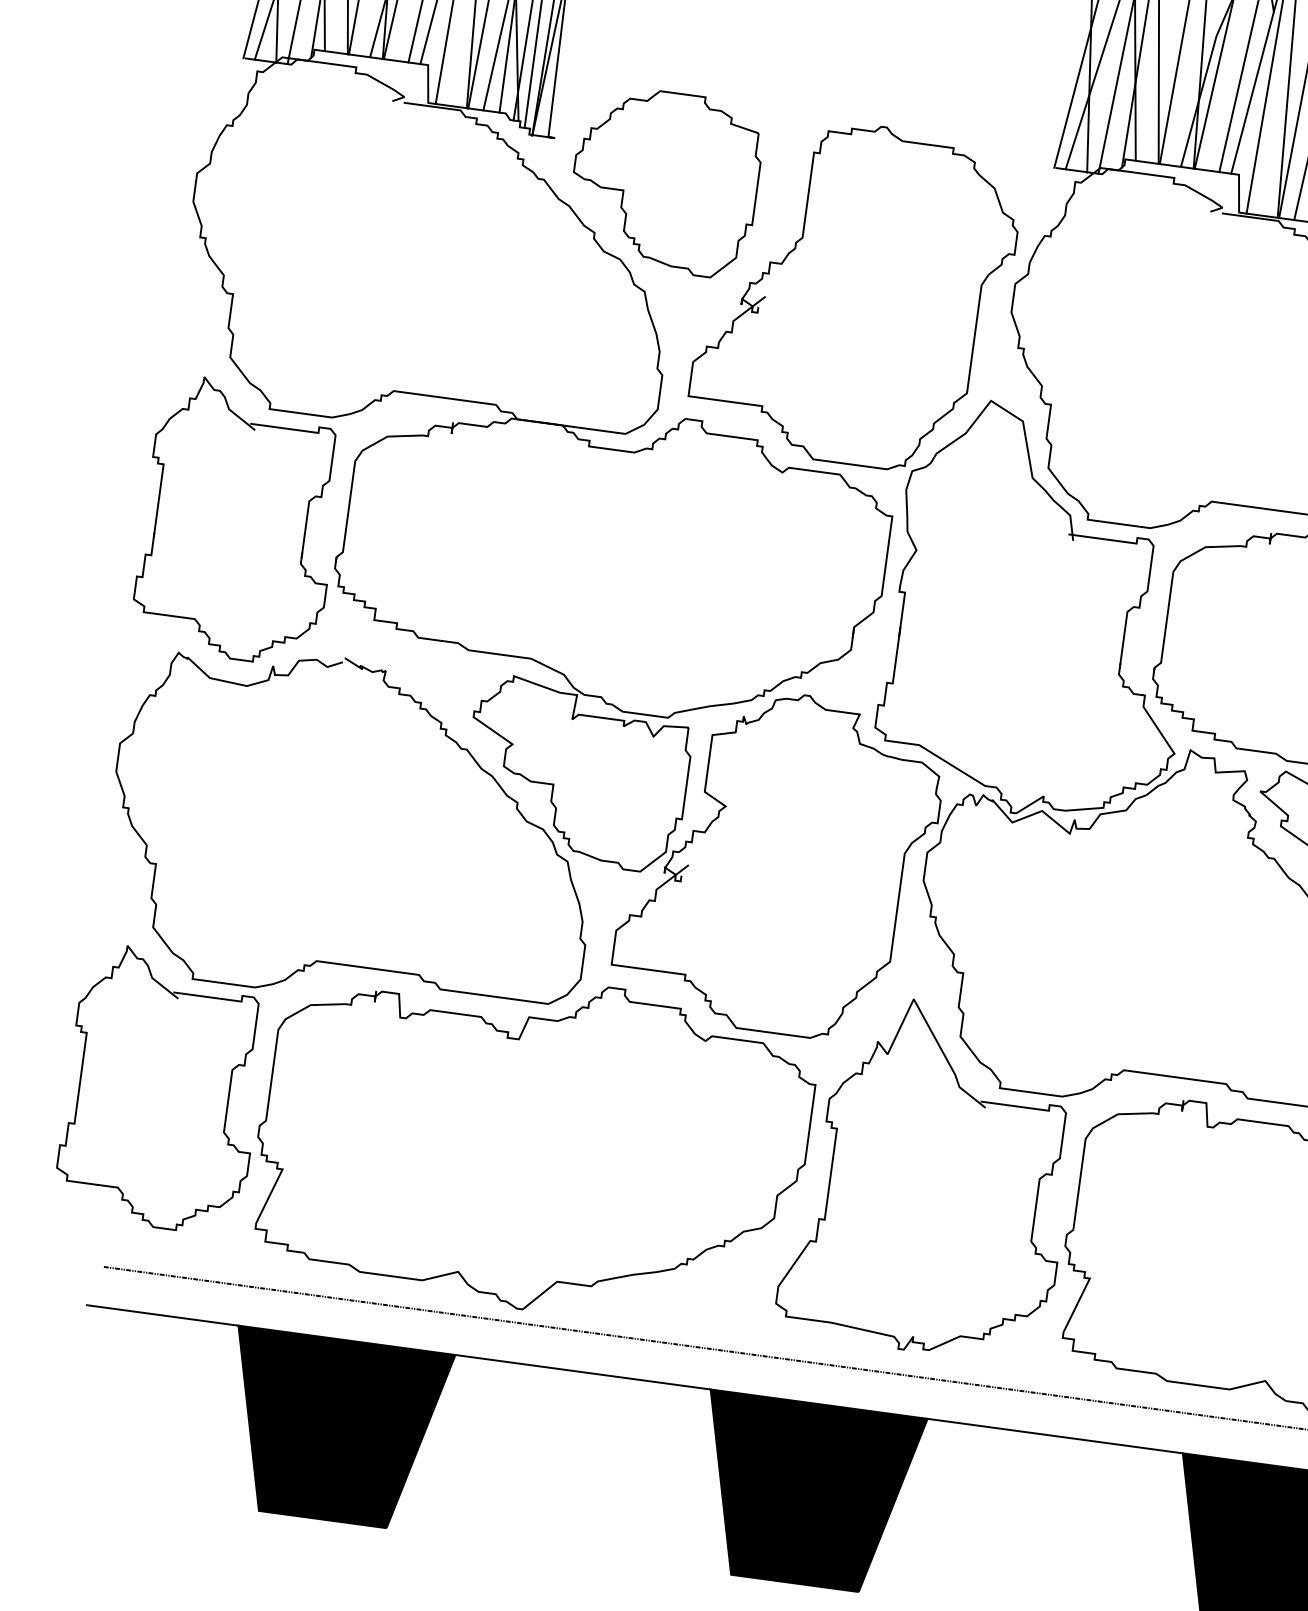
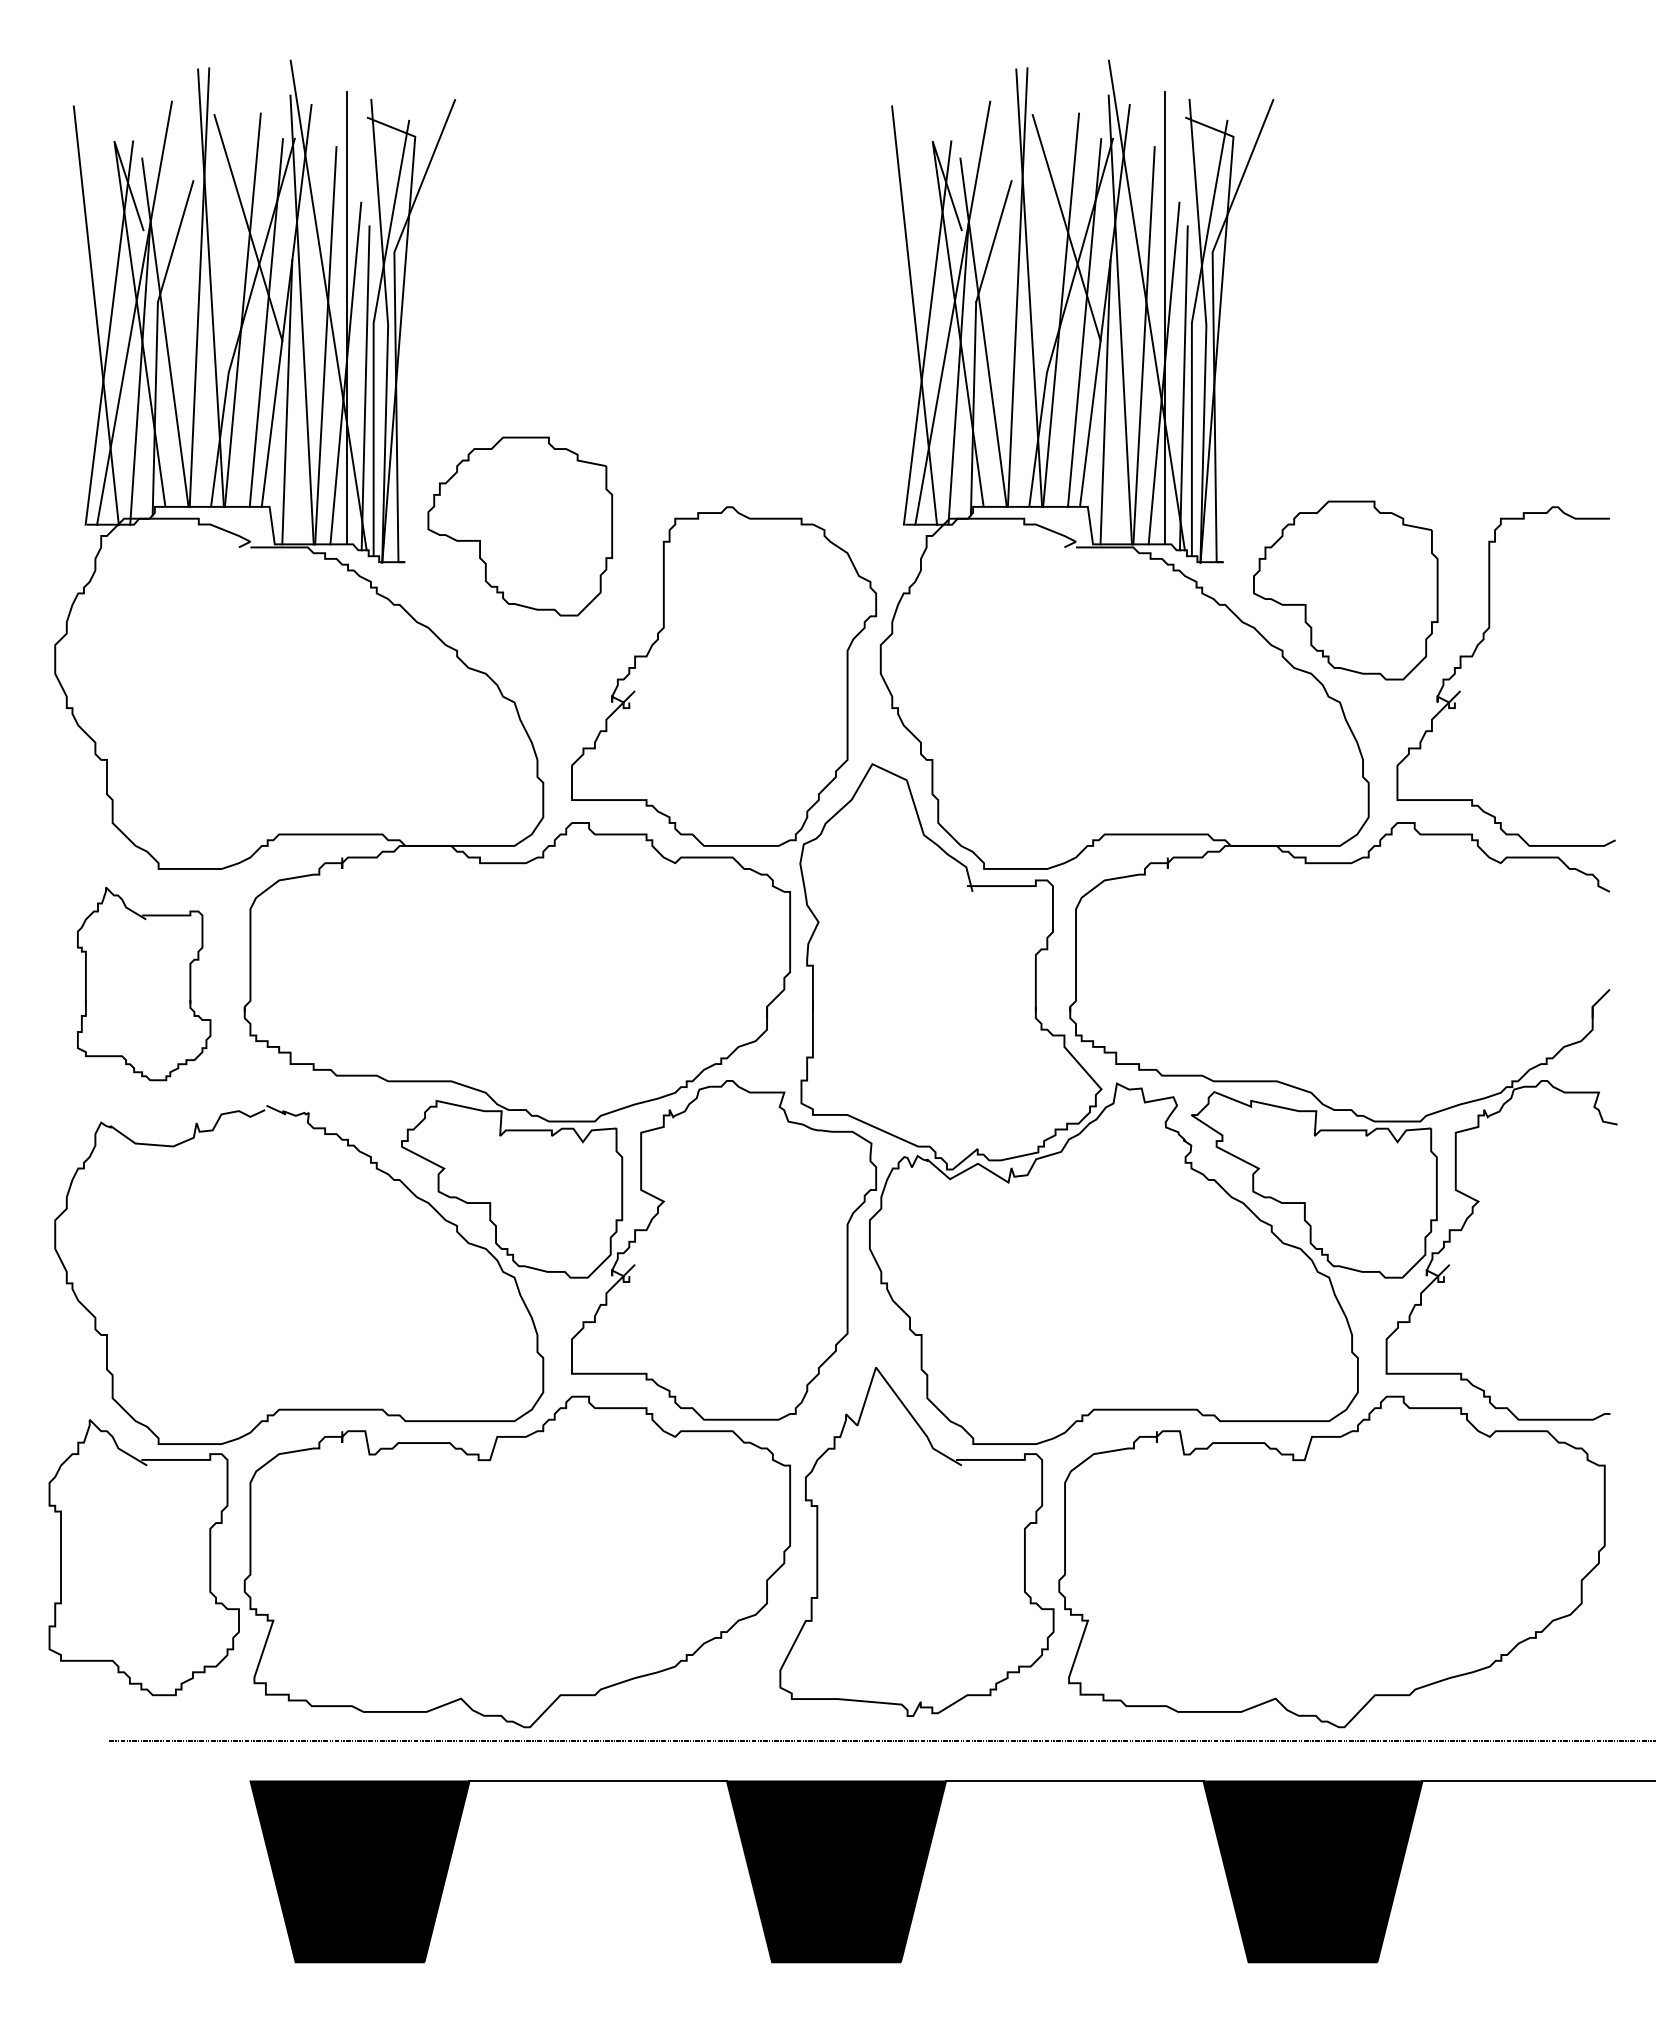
part: (665, 181) -> (520, 526), moved
part: (239, 520) -> (143, 983), size x0.7
line: (162, 1315) -> (173, 1781), removed

